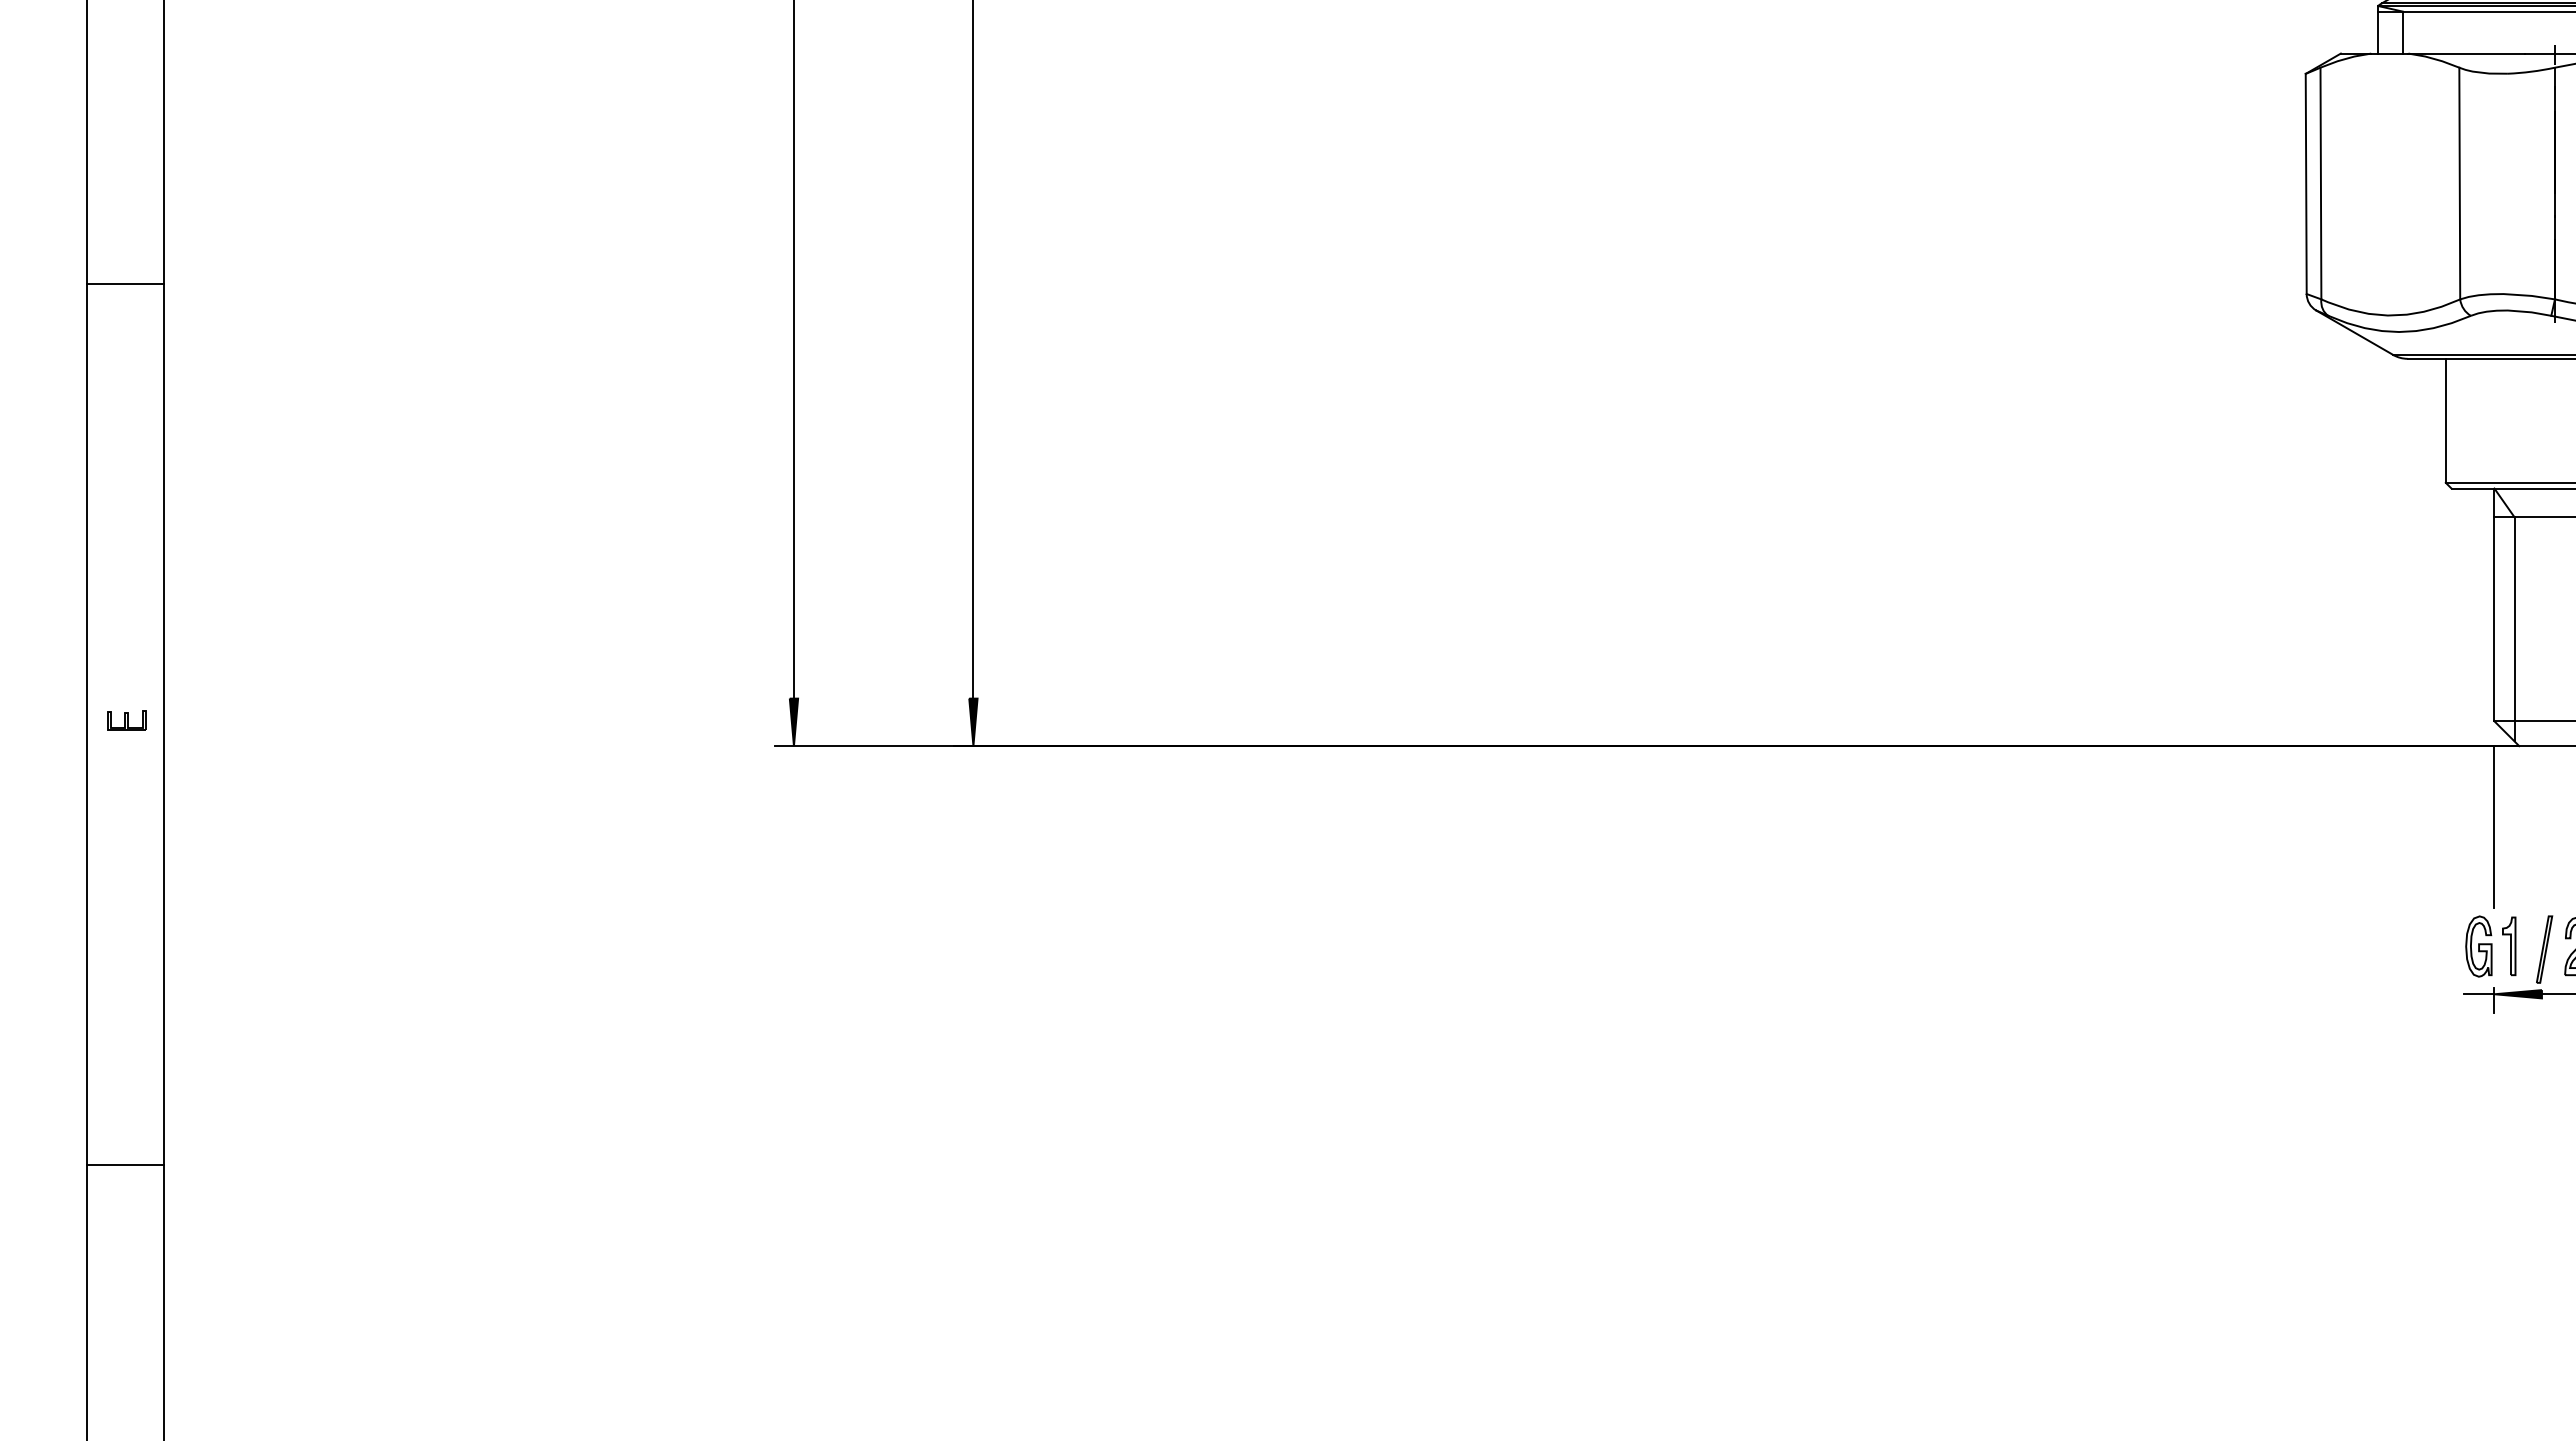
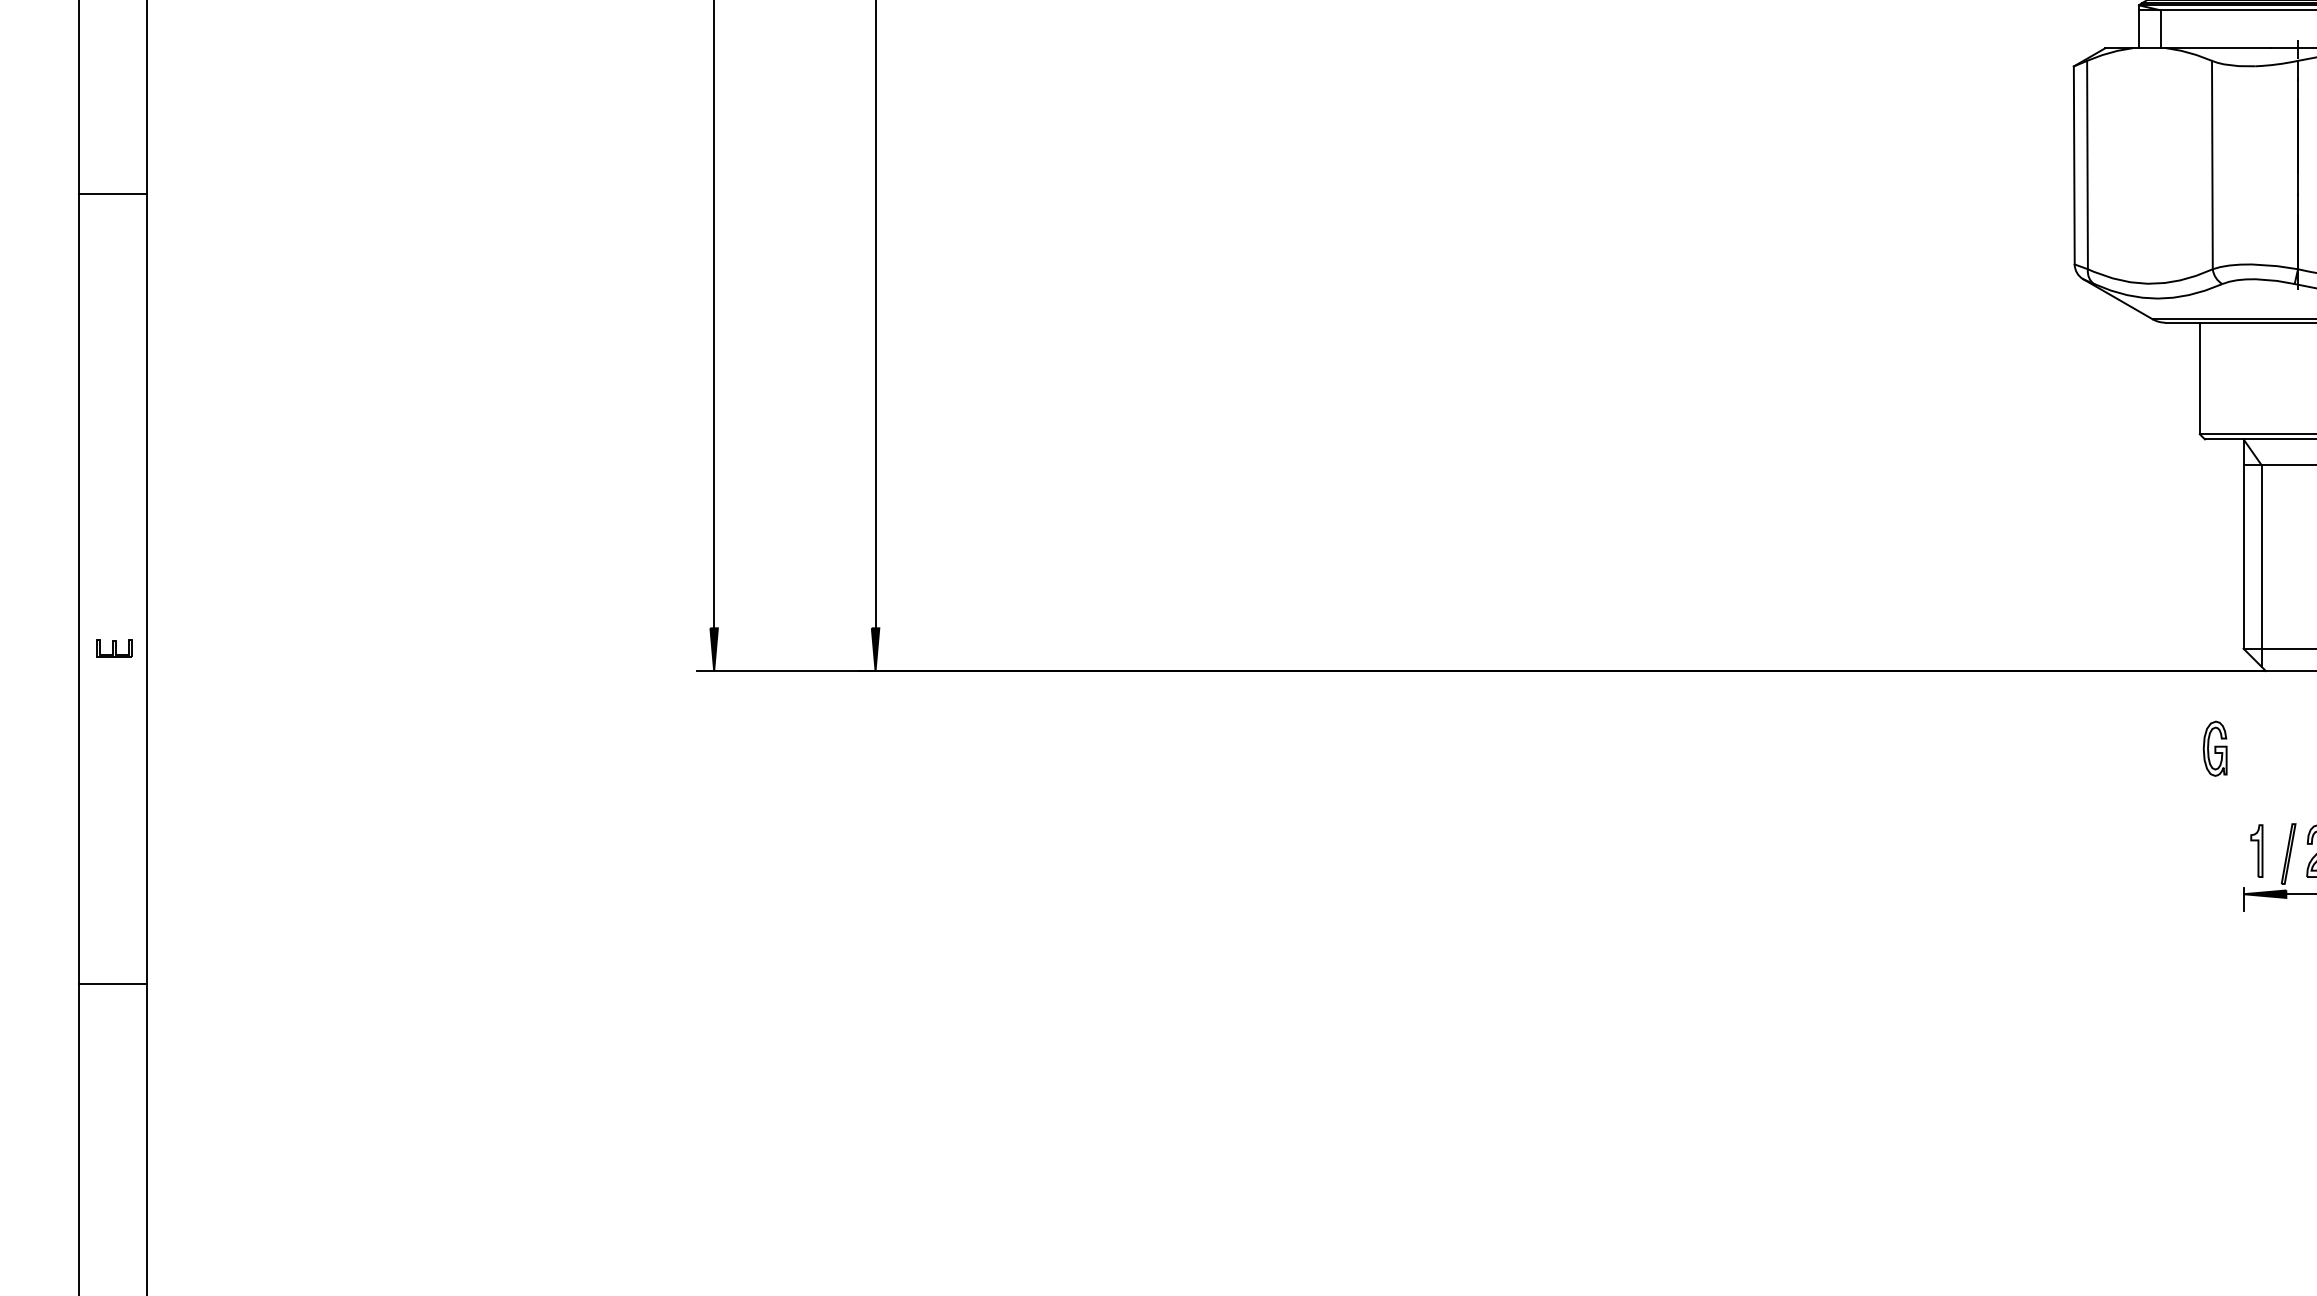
line: (125, 284) -> (112, 194), moved
line: (2494, 827) -> (2243, 744), removed
part: (2478, 946) -> (2214, 748), moved
line: (2479, 994) -> (2230, 894), removed
line: (125, 1164) -> (112, 983), moved

